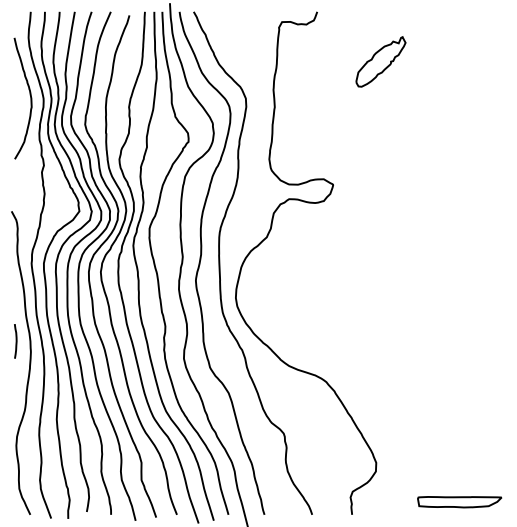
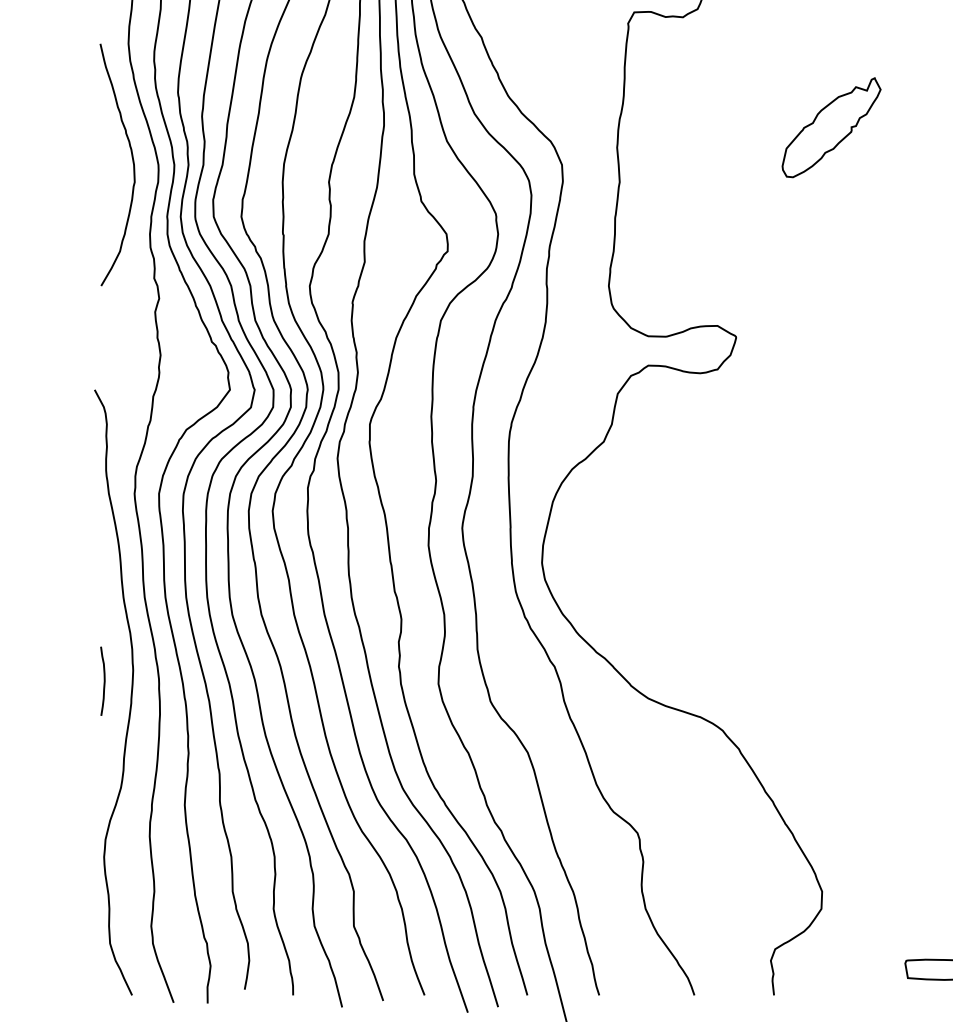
part: (380, 61) -> (830, 126), moved
line: (15, 341) -> (102, 681), moved

